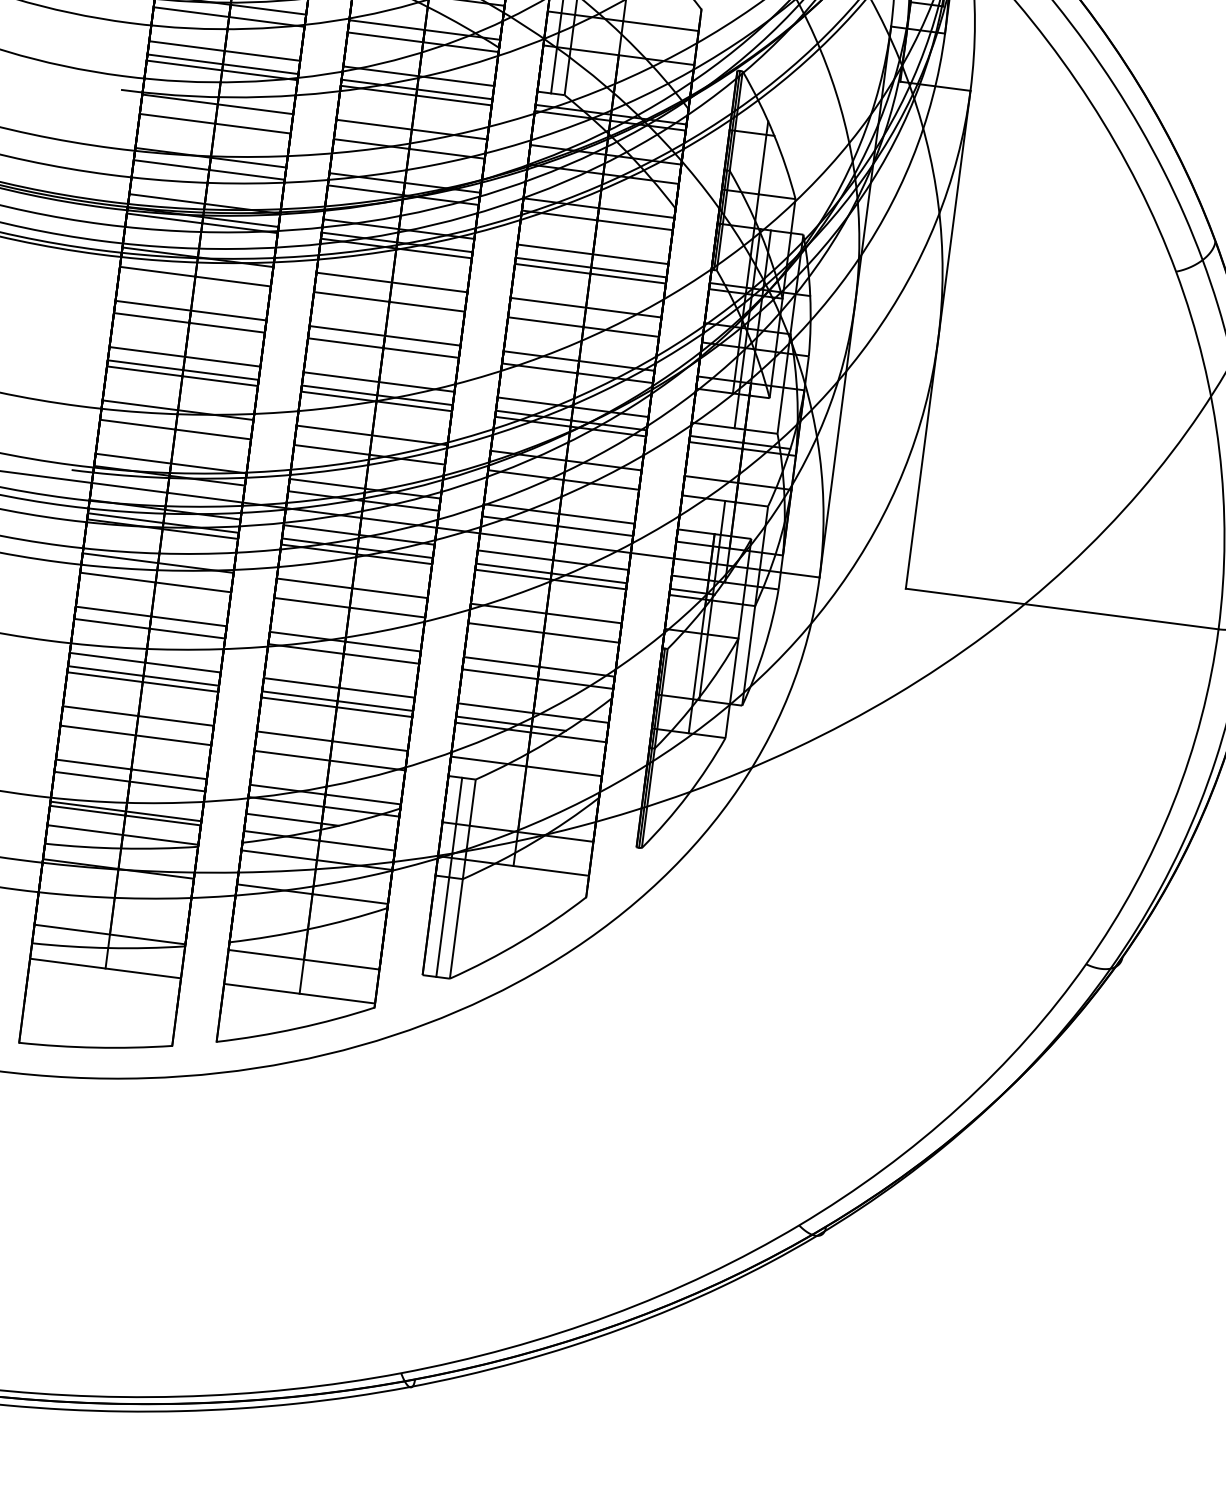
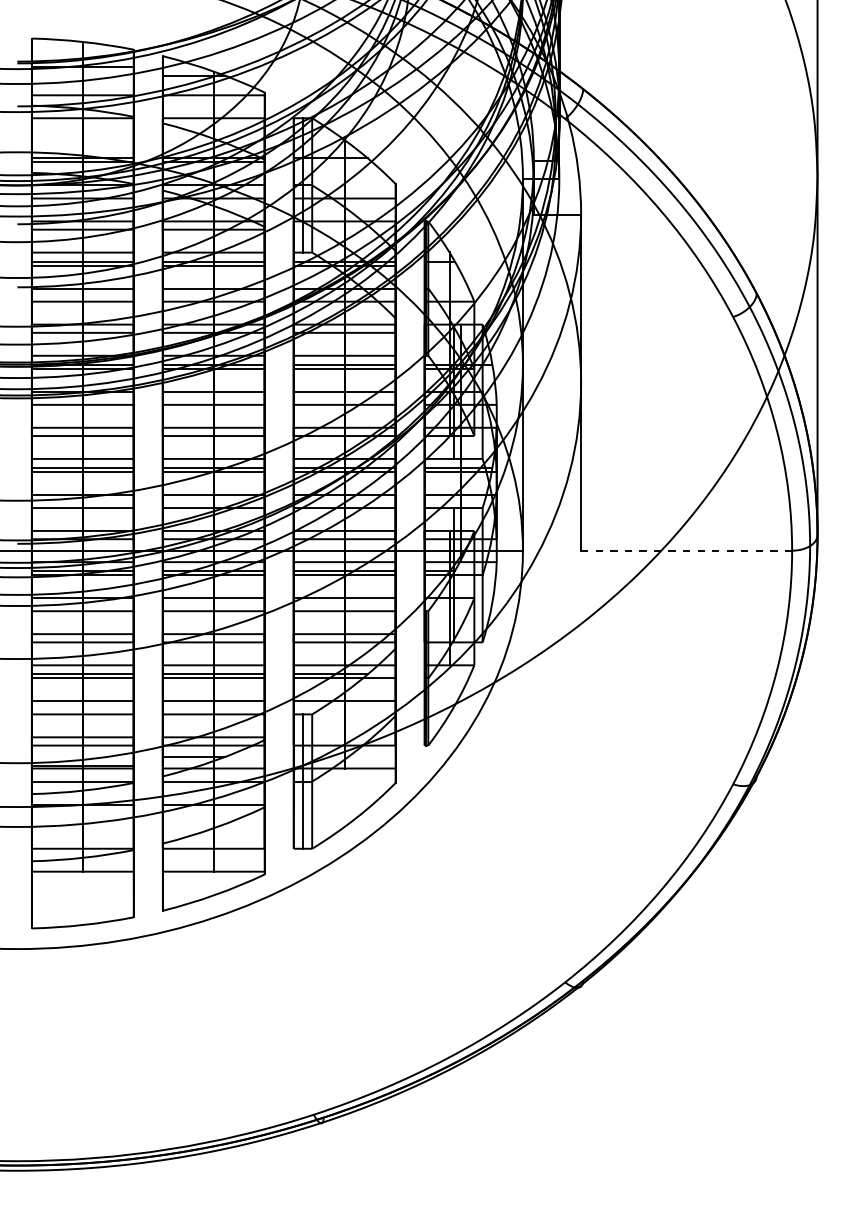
line: (1063, 608) -> (687, 550), solid -> dashed

